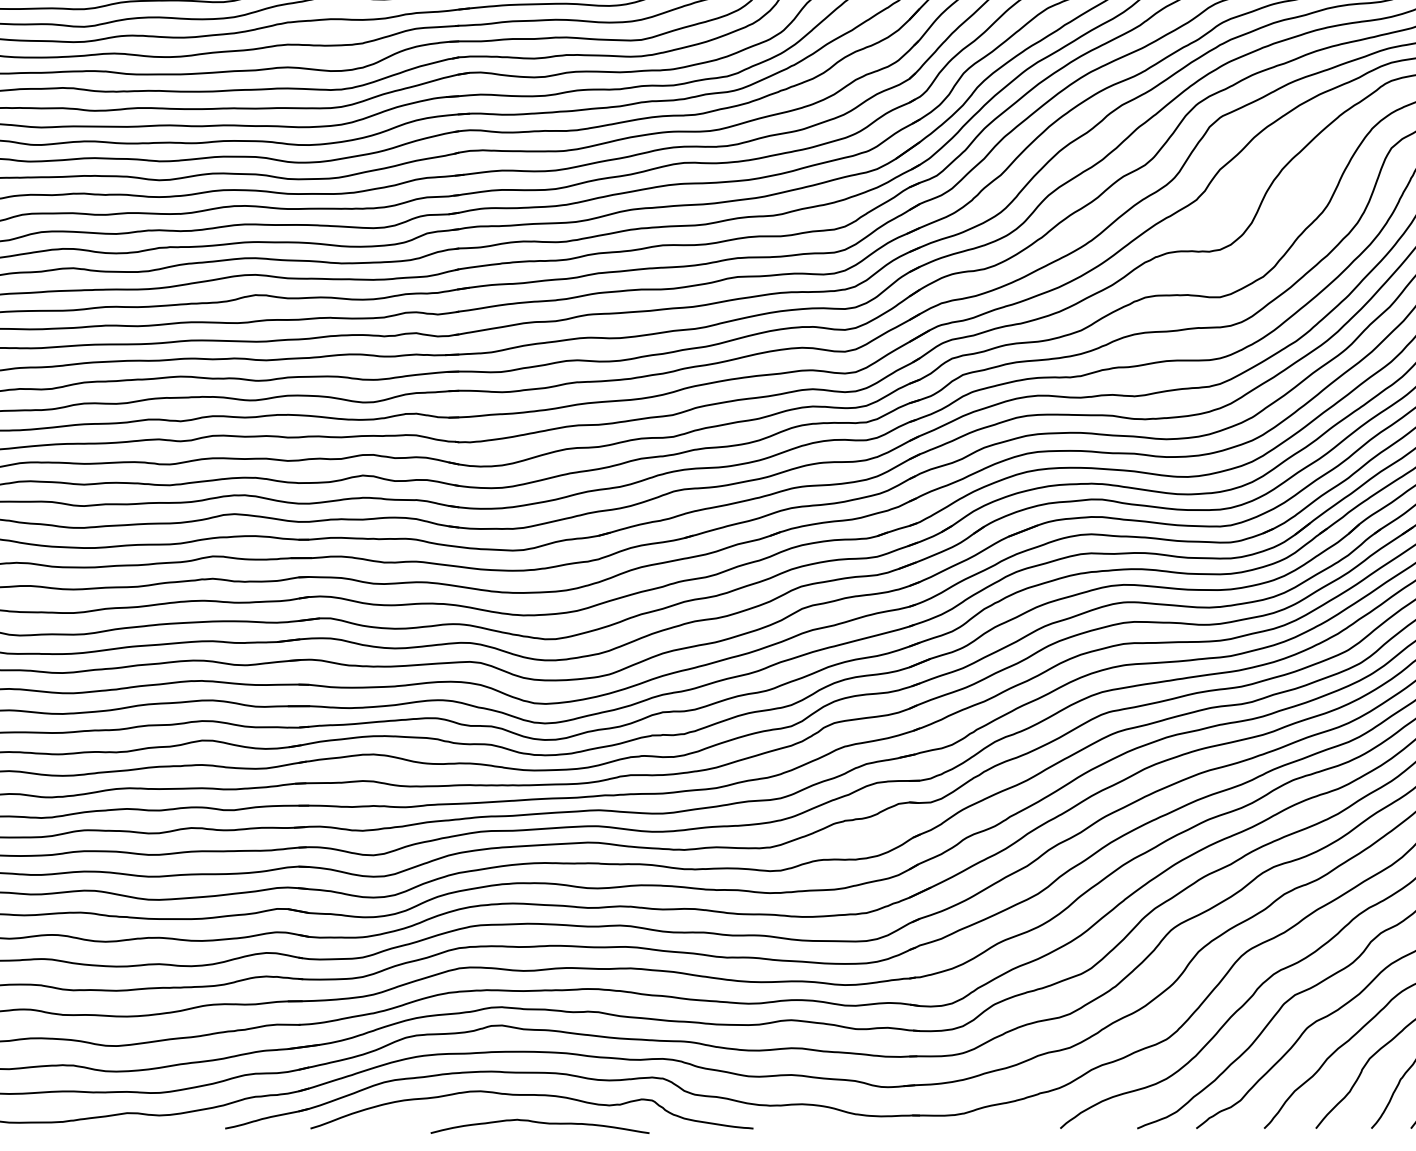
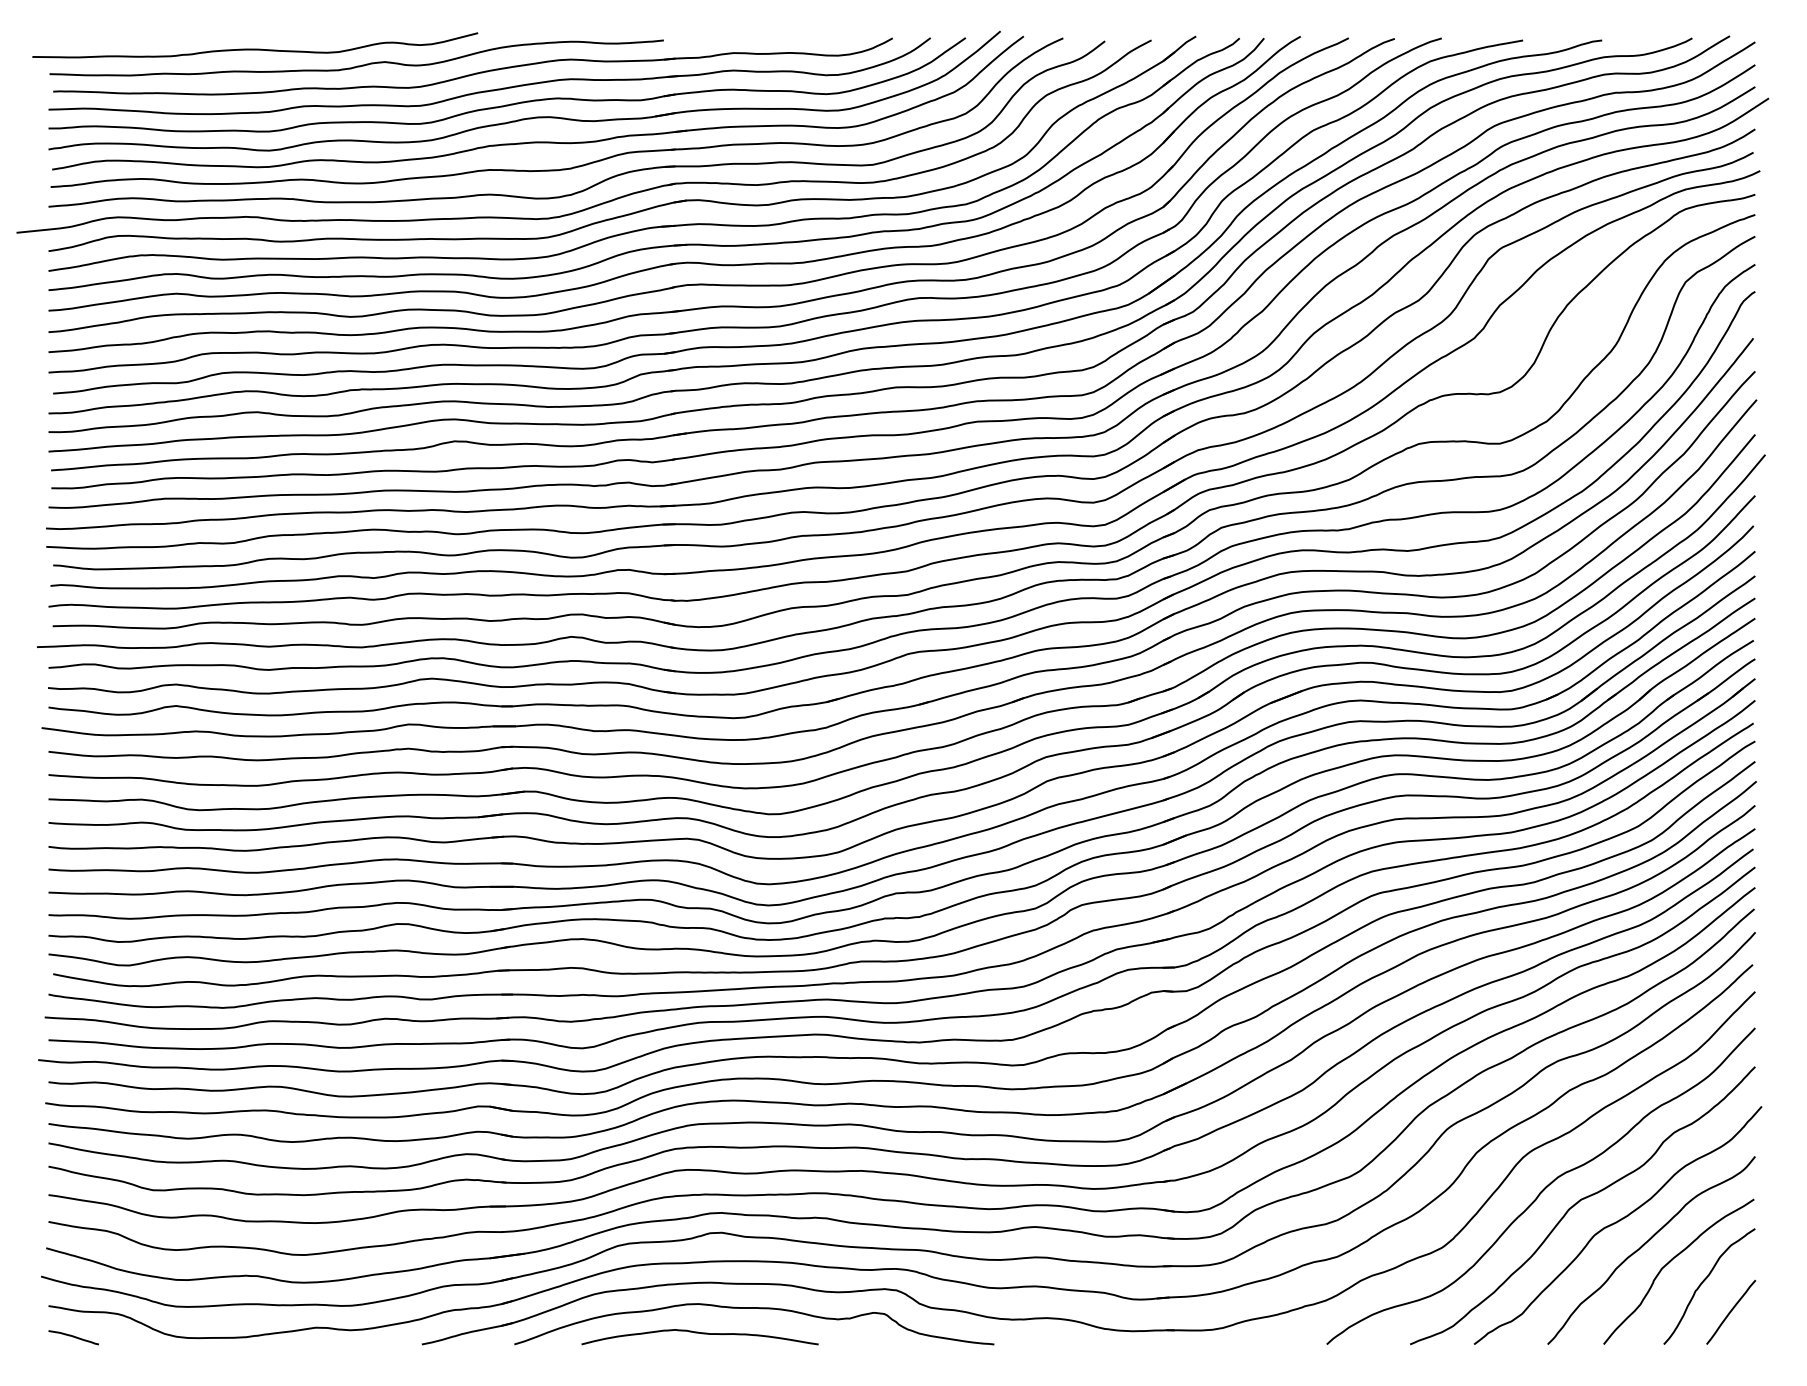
curve: (539, 1123) -> (699, 1333), moved

